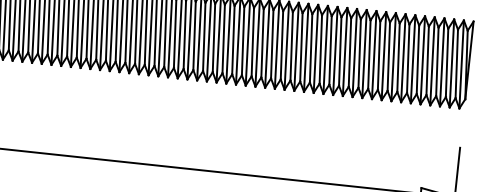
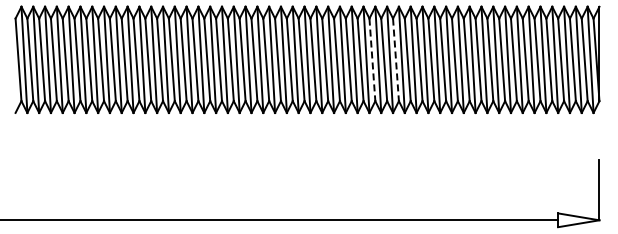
line: (281, 45) -> (372, 60), solid -> dashed
line: (301, 47) -> (396, 60), solid -> dashed

